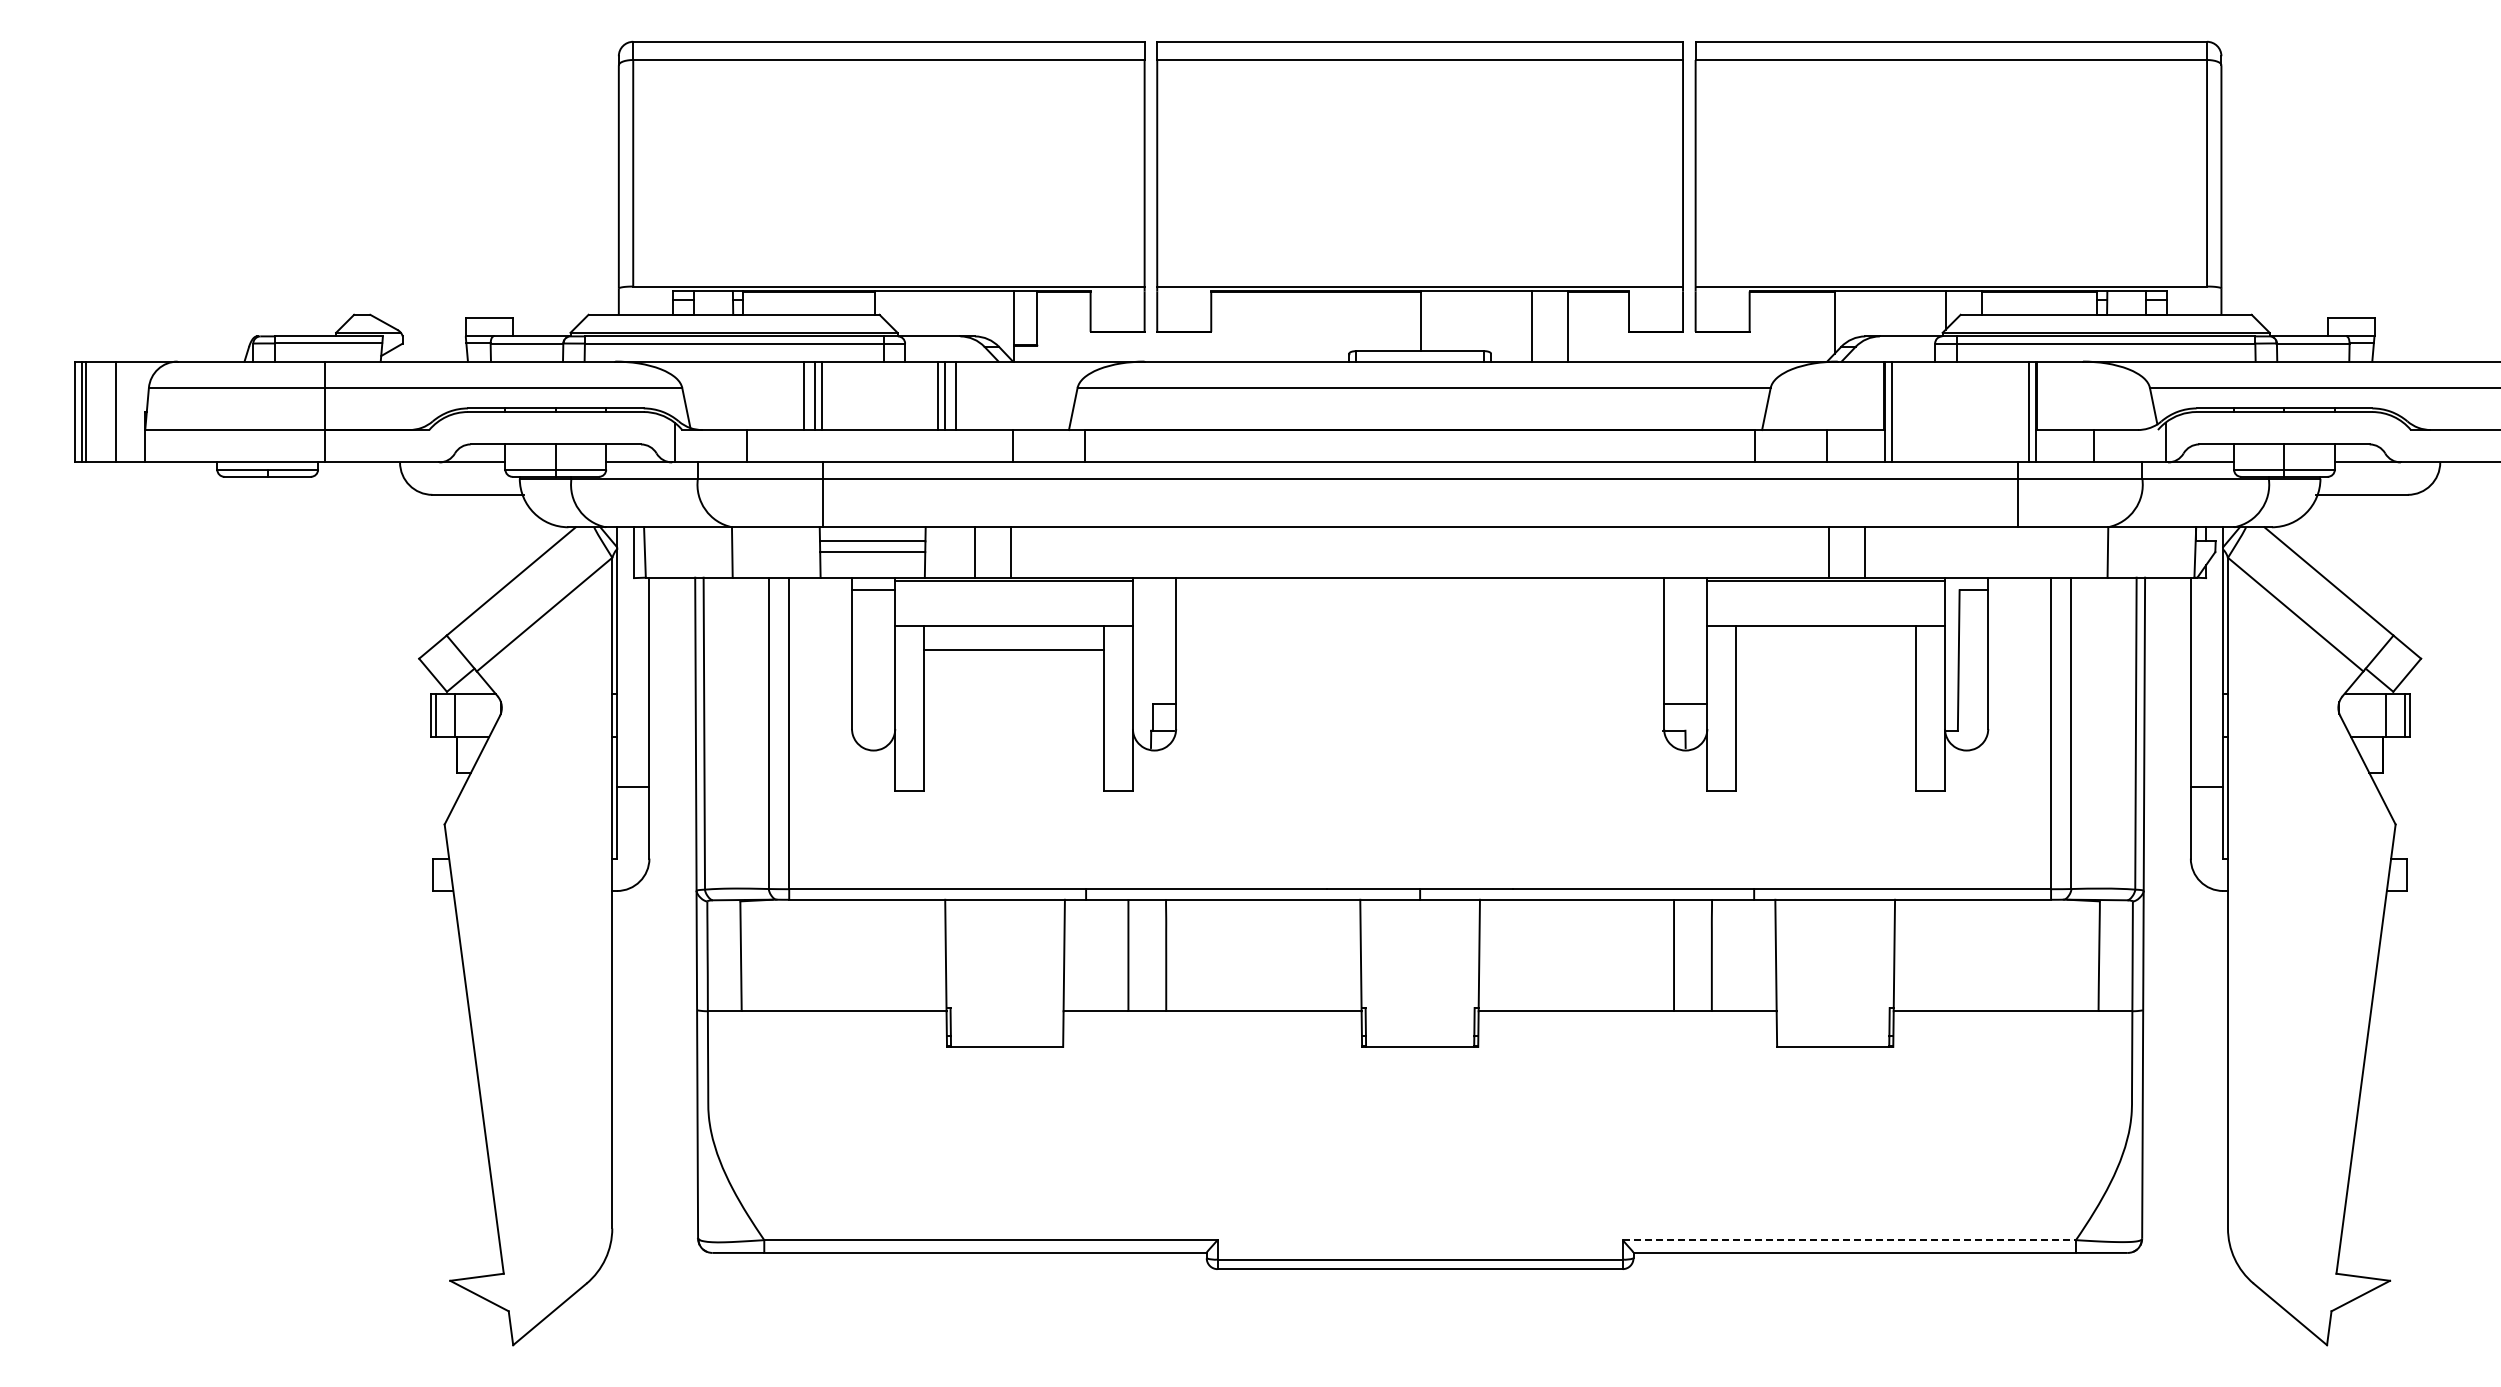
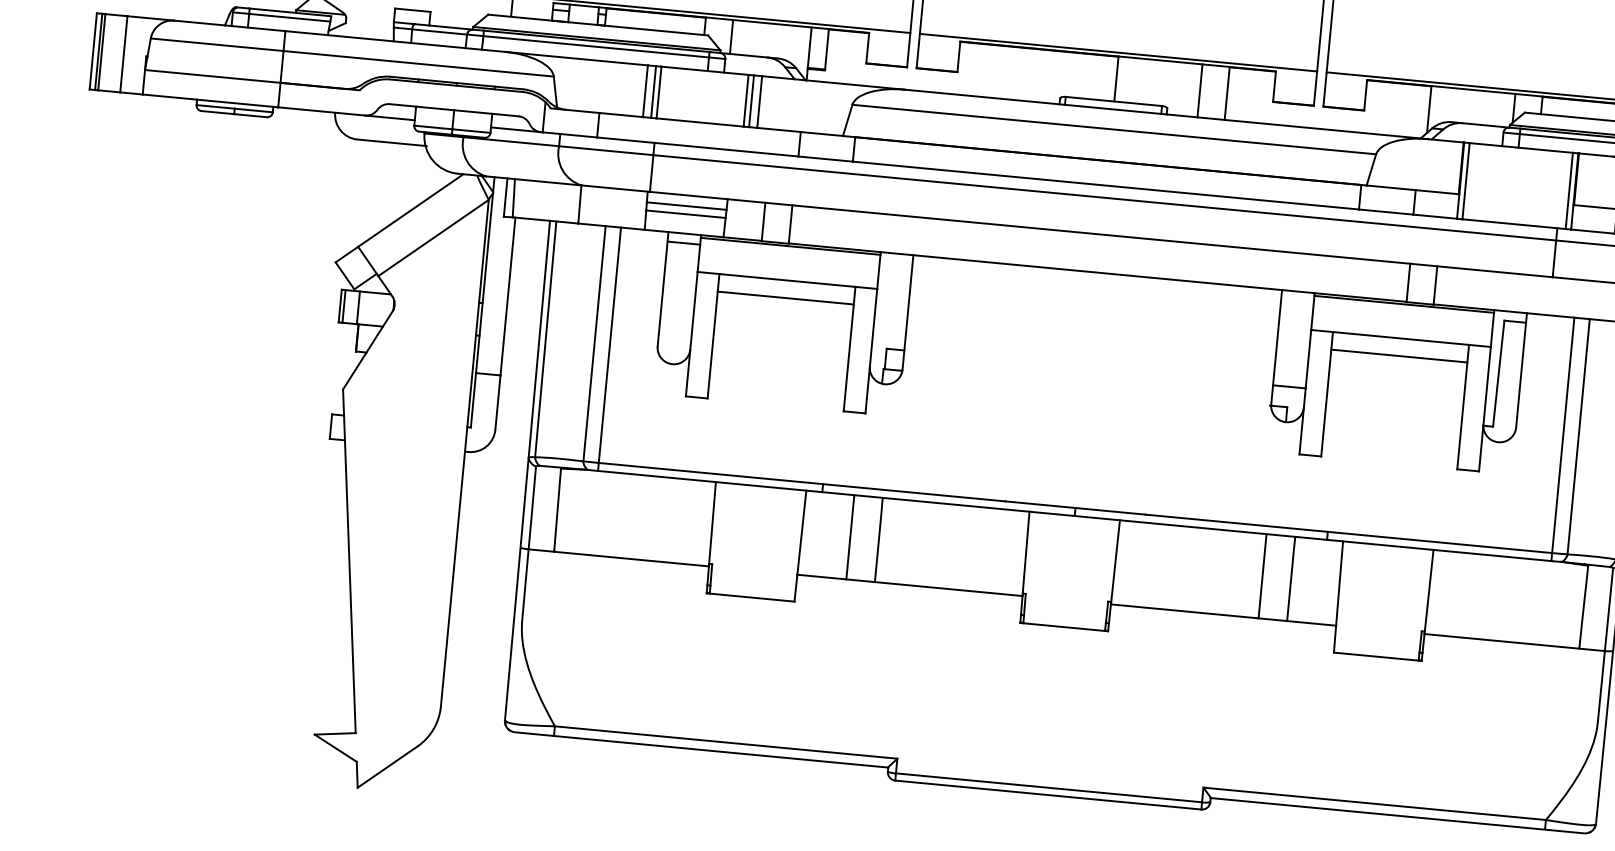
line: (910, 313) -> (731, 36), added
line: (1826, 649) -> (1399, 355), added
line: (1849, 1240) -> (1374, 804), dashed -> solid

